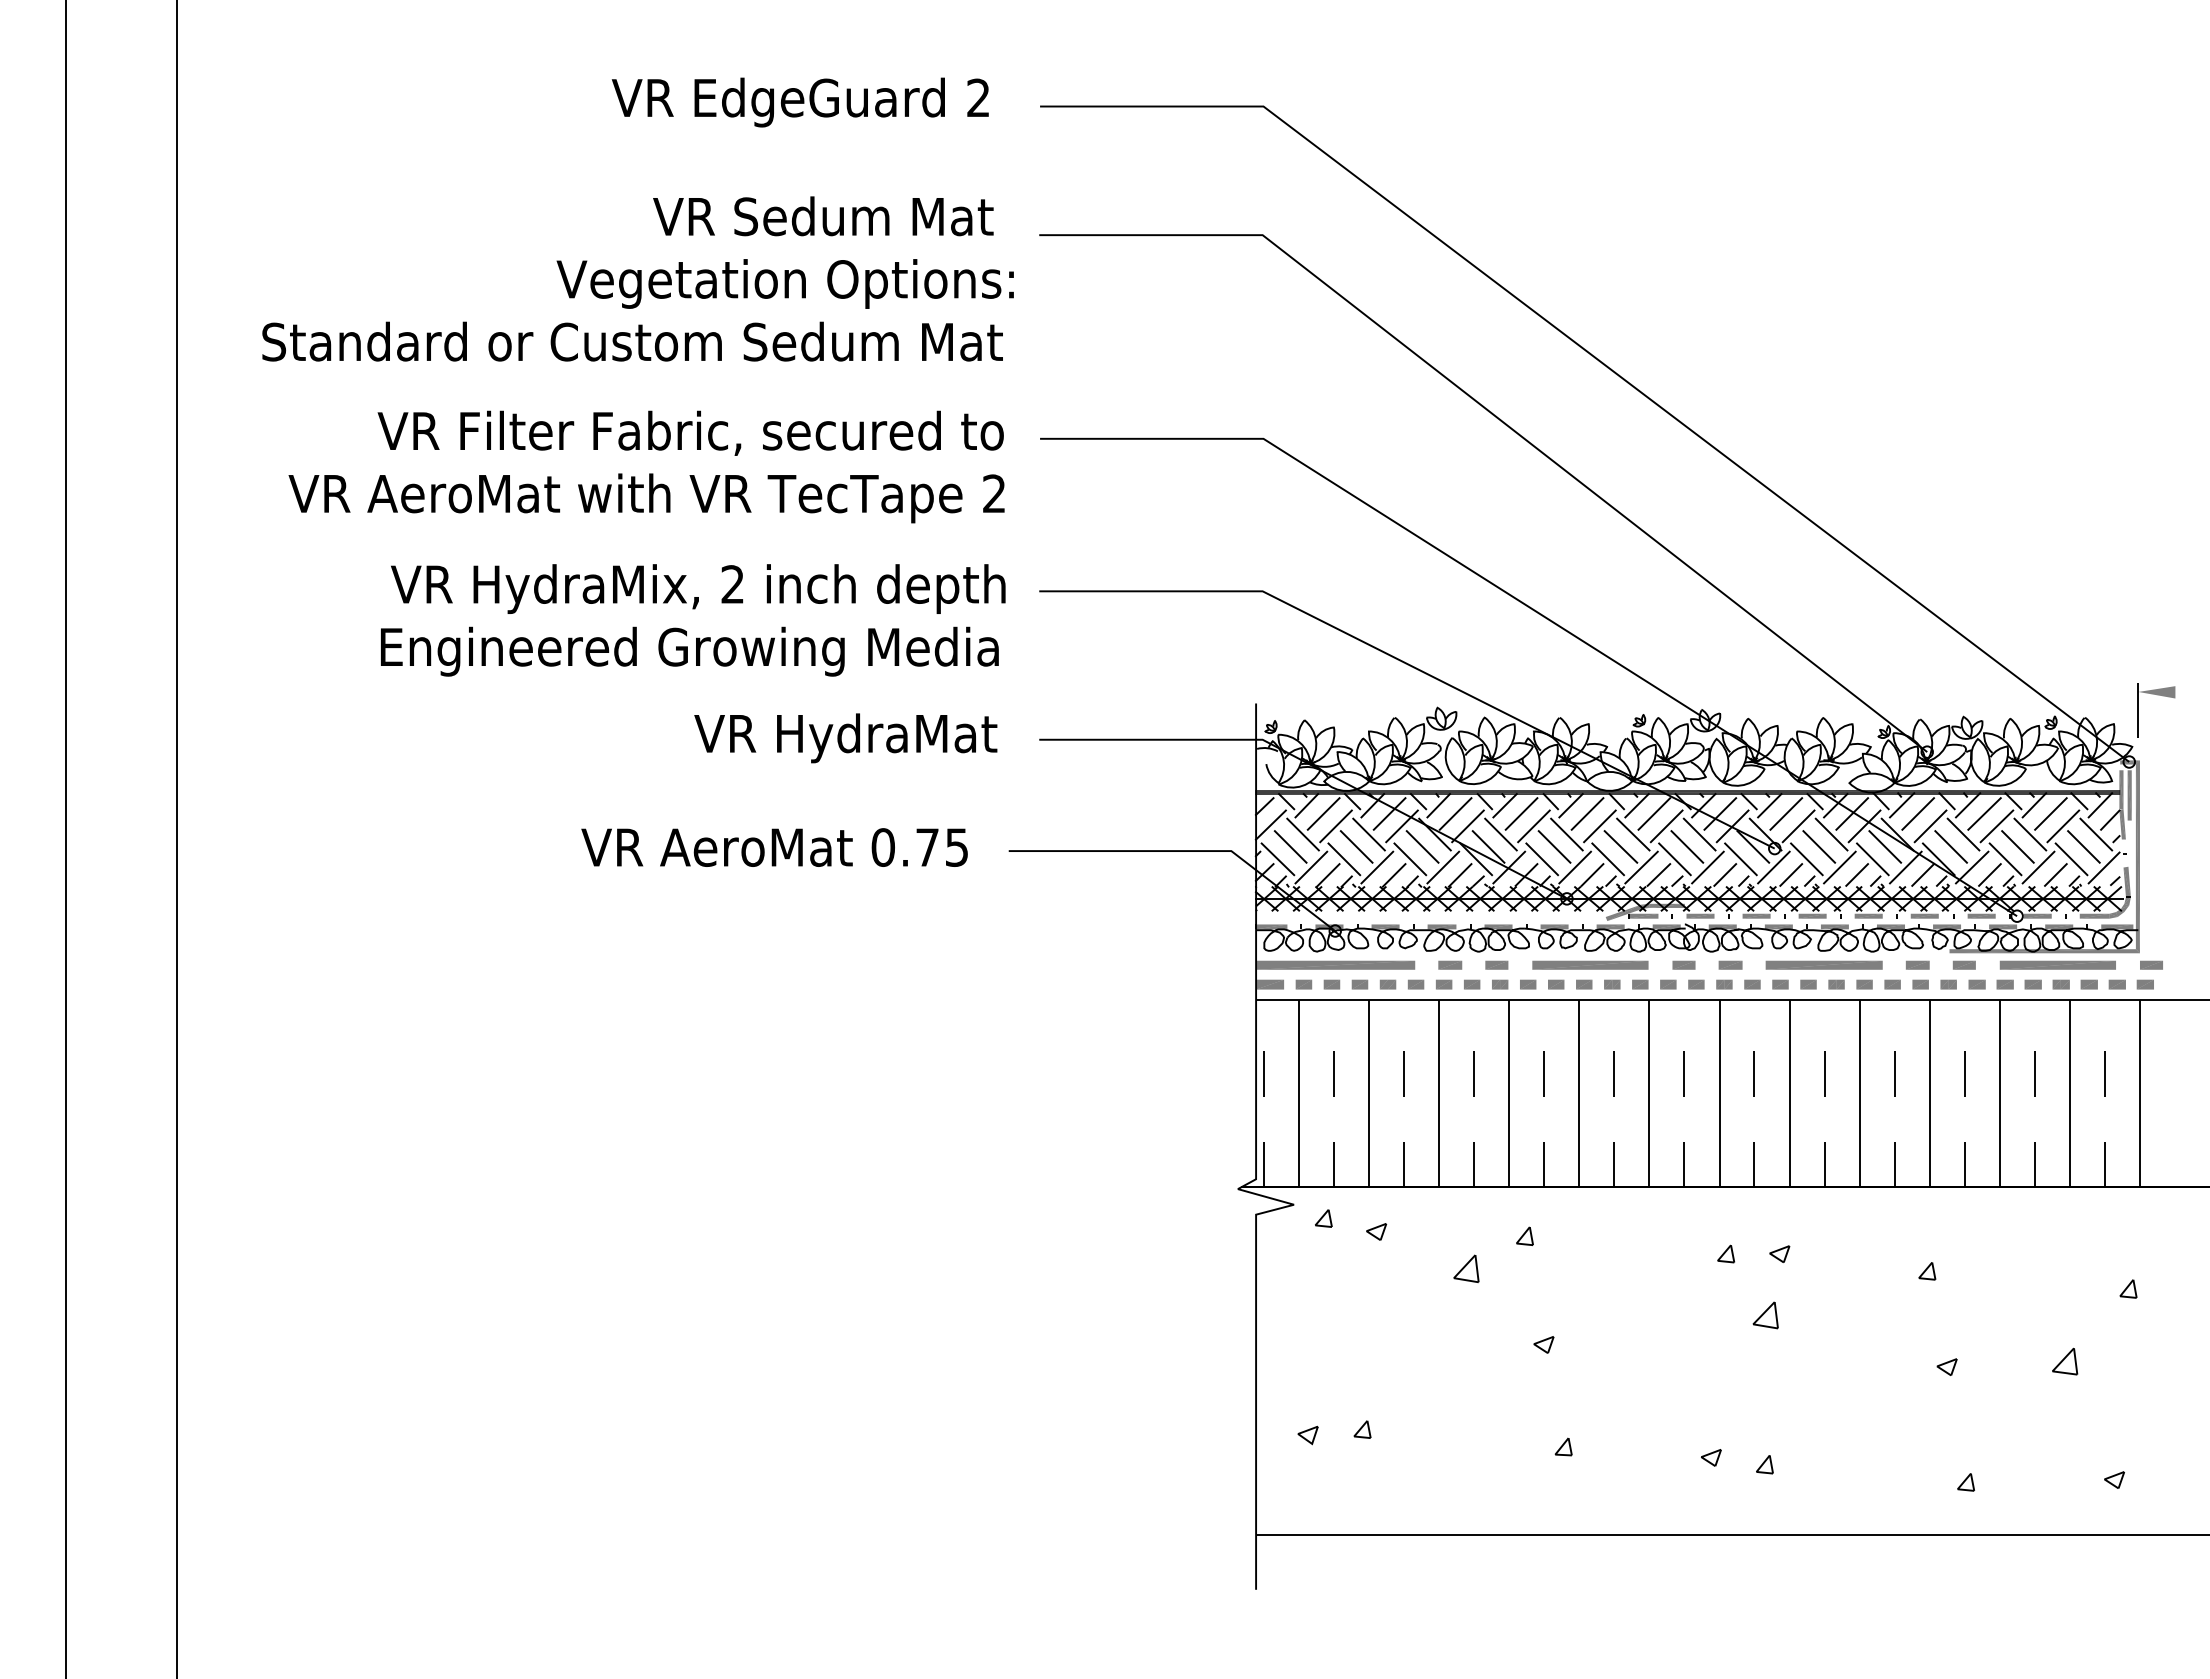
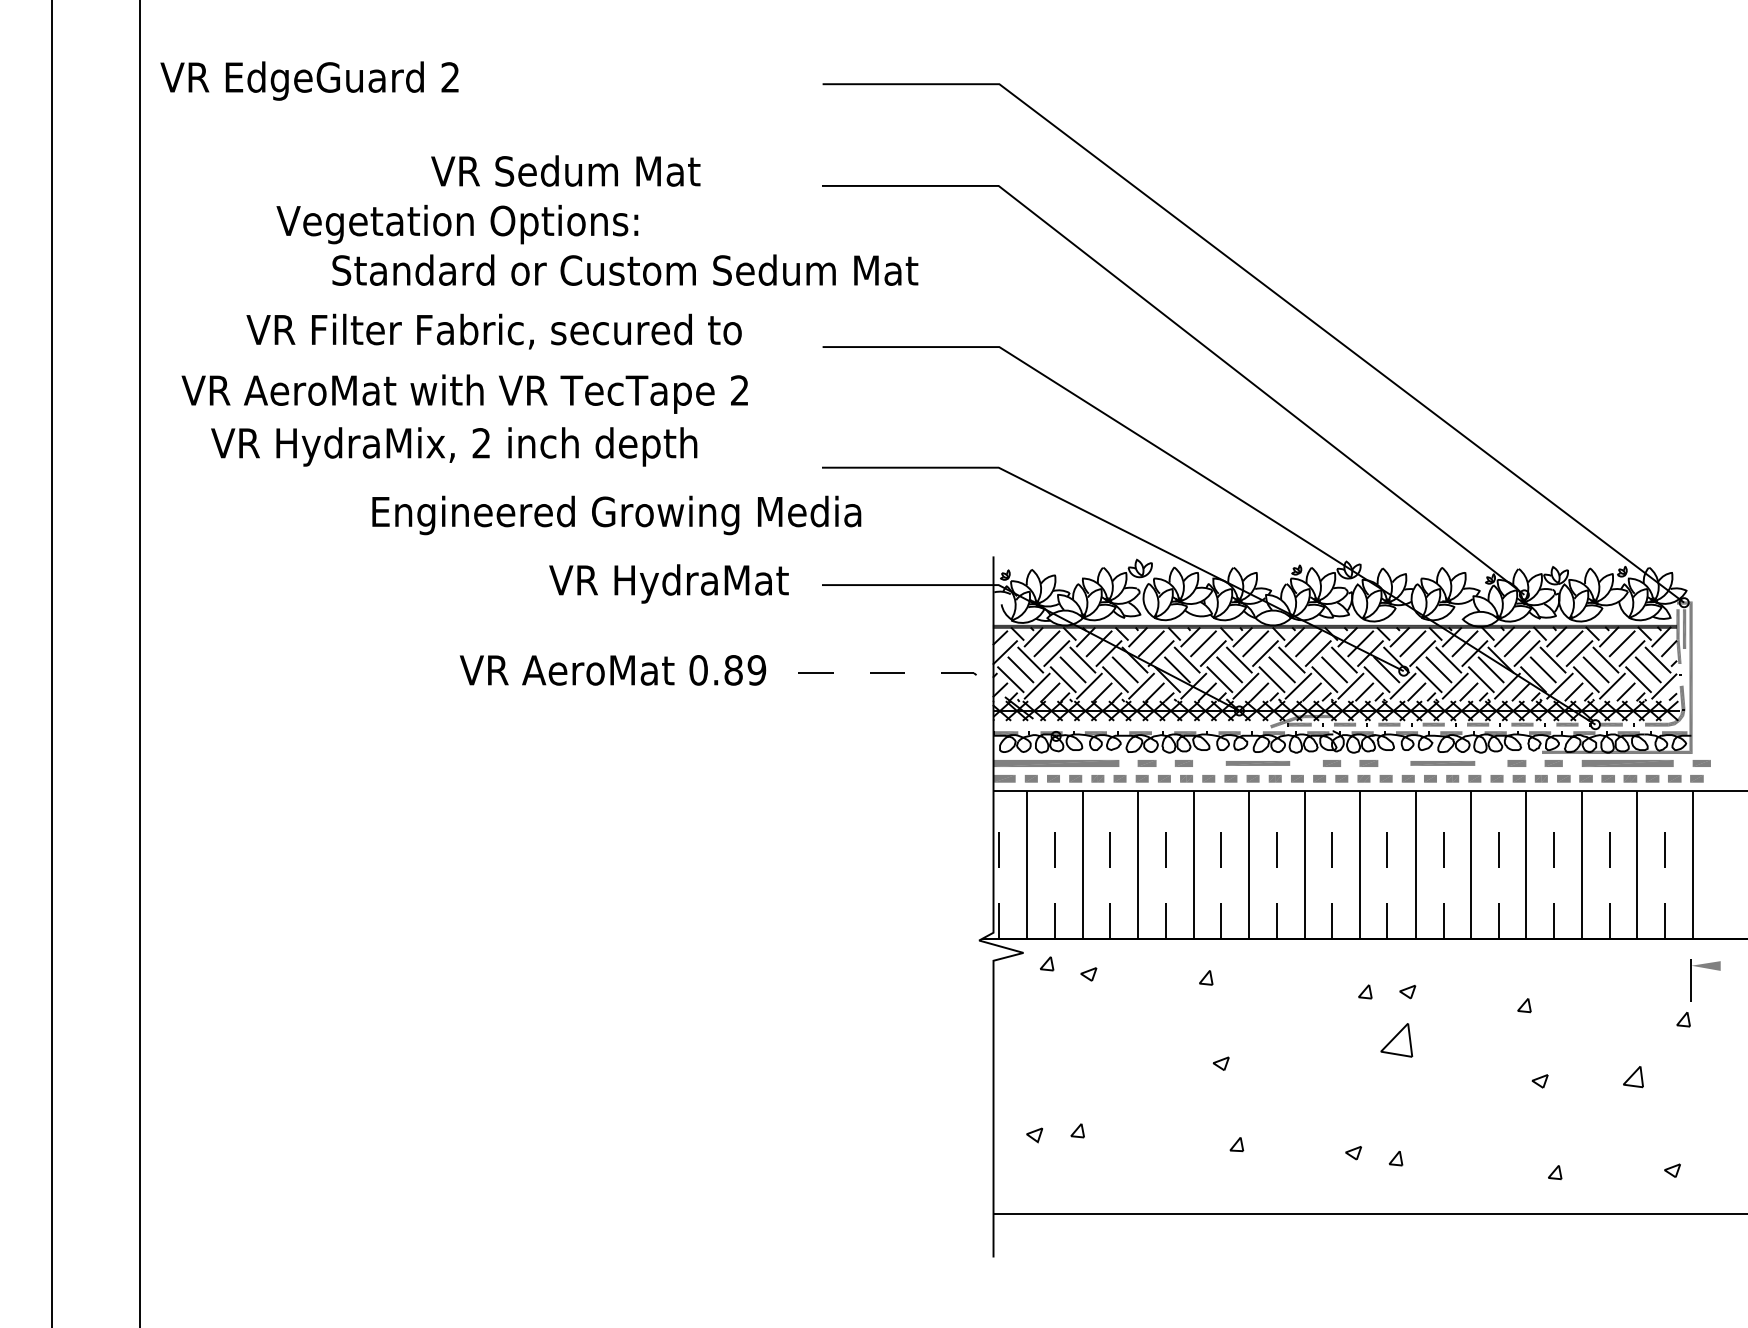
text: (799, 102) -> (308, 81), moved
text: (823, 216) -> (565, 171), moved
text: (784, 283) -> (456, 224), moved
text: (632, 341) -> (625, 270), moved
text: (690, 432) -> (493, 330), moved
text: (646, 498) -> (464, 394), moved
text: (698, 588) -> (454, 446), moved
text: (689, 651) -> (616, 515), moved
part: (2157, 695) -> (1706, 968), moved
text: (942, 847) -> (745, 670), 0.75 -> 0.89
line: (1186, 851) -> (938, 673), solid -> dashed
part: (1590, 964) -> (1258, 762), size x0.7
part: (1823, 964) -> (1442, 762), size x0.7
part: (1466, 1268) -> (1159, 1003), removed
part: (1765, 1315) -> (1396, 1040), size x1.6

